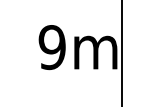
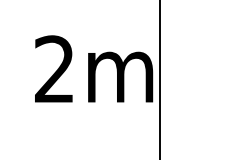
text: (51, 47) -> (53, 69), 9m -> 2m

